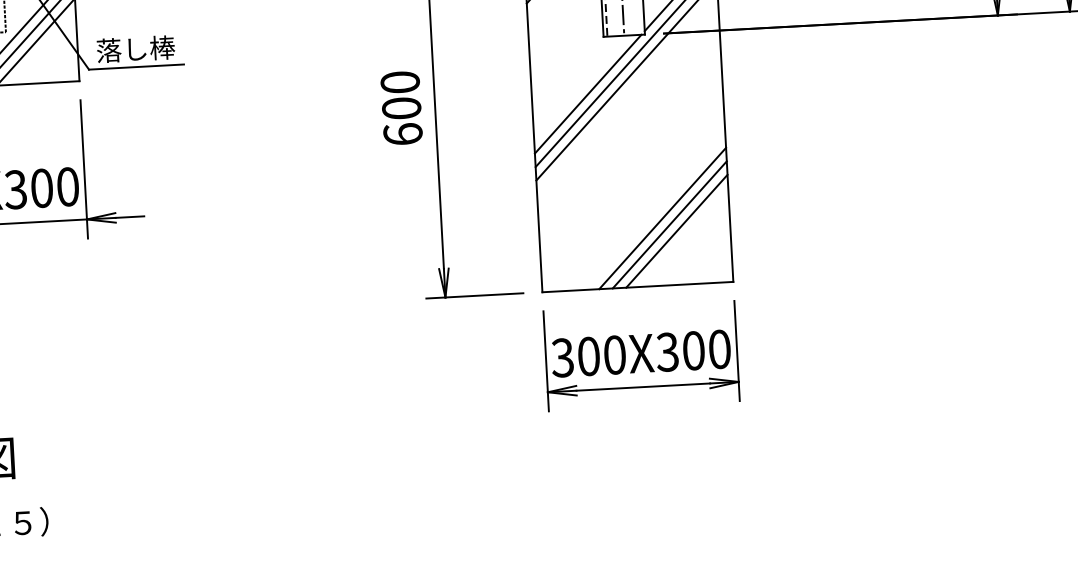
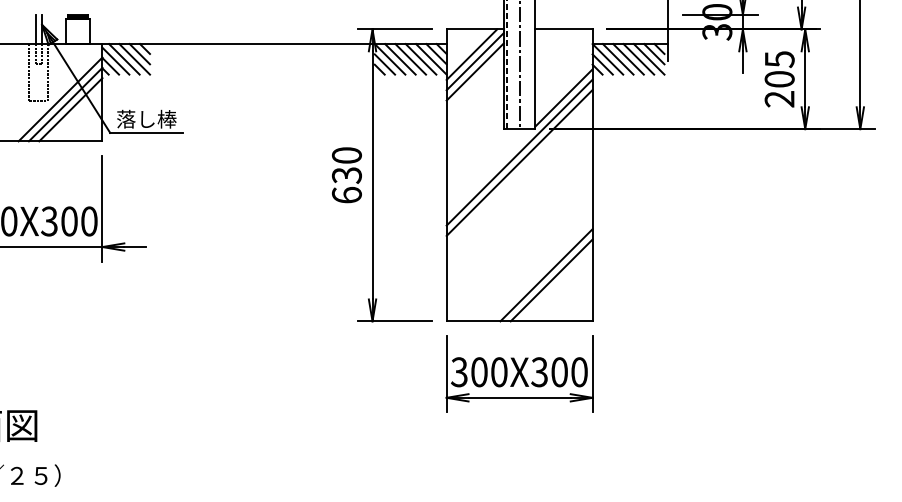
line: (587, 94) -> (489, 172), removed
text: (401, 108) -> (346, 175), 600 -> 630
line: (662, 217) -> (541, 269), removed

